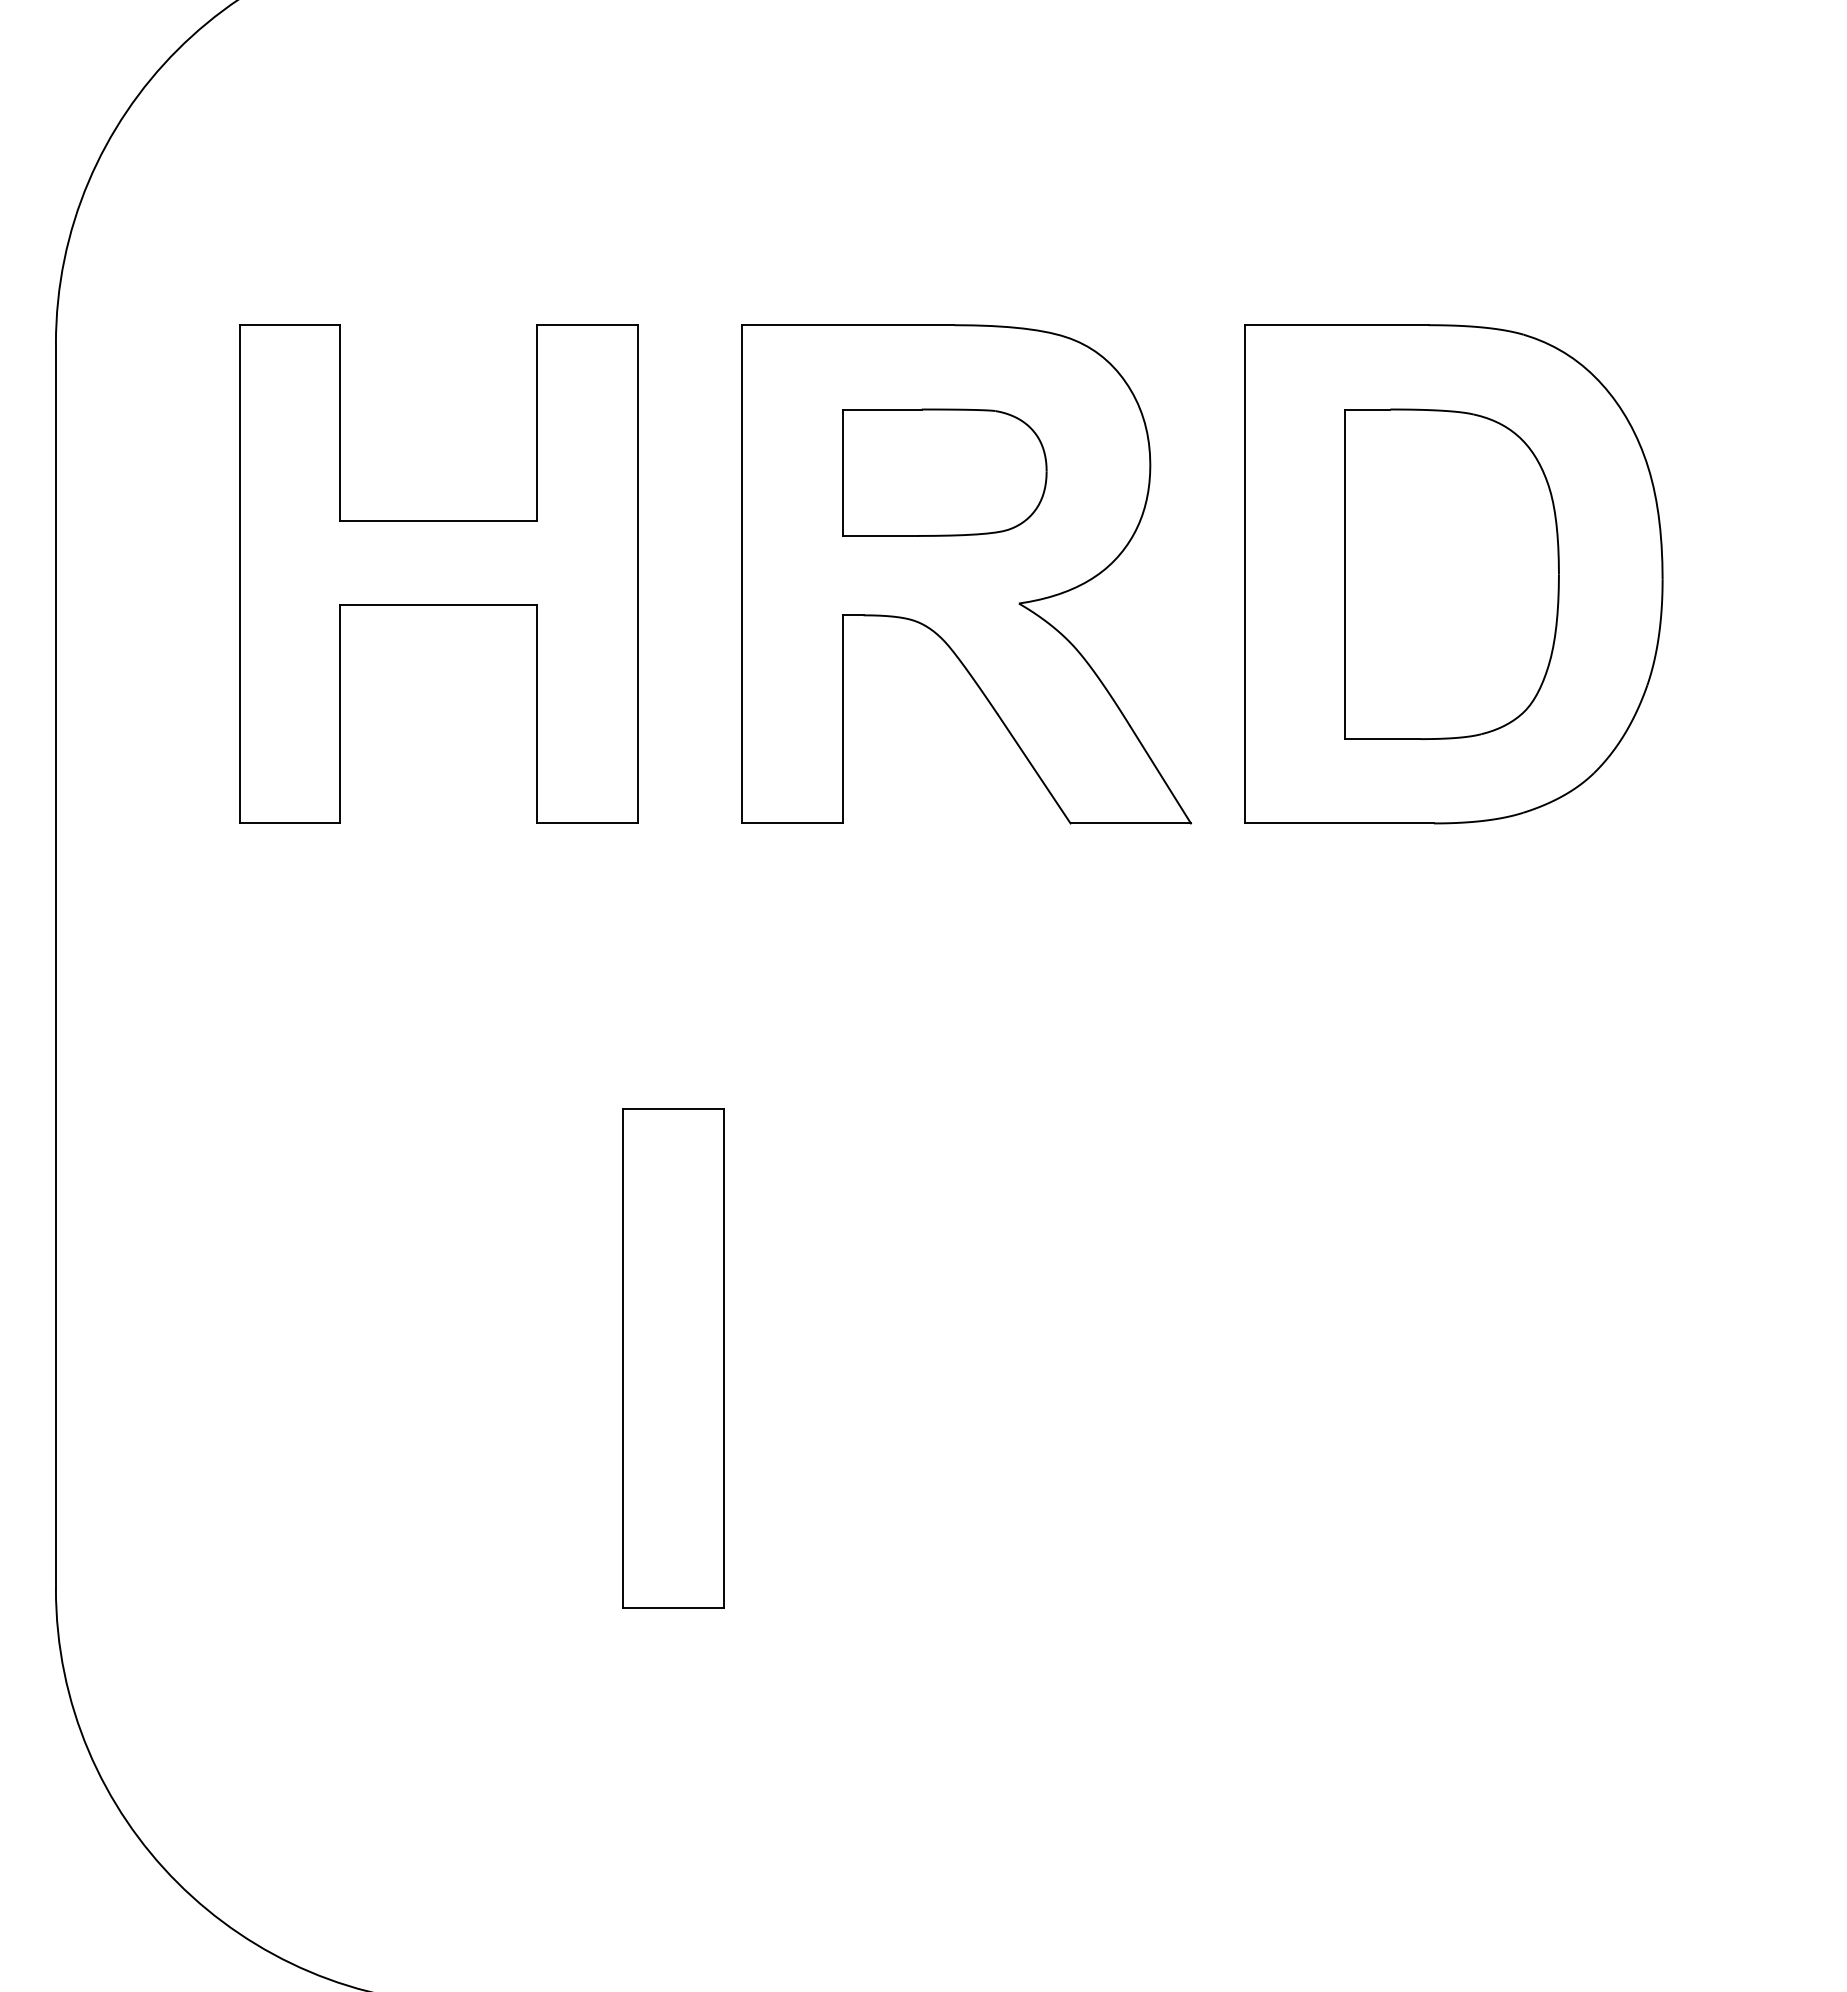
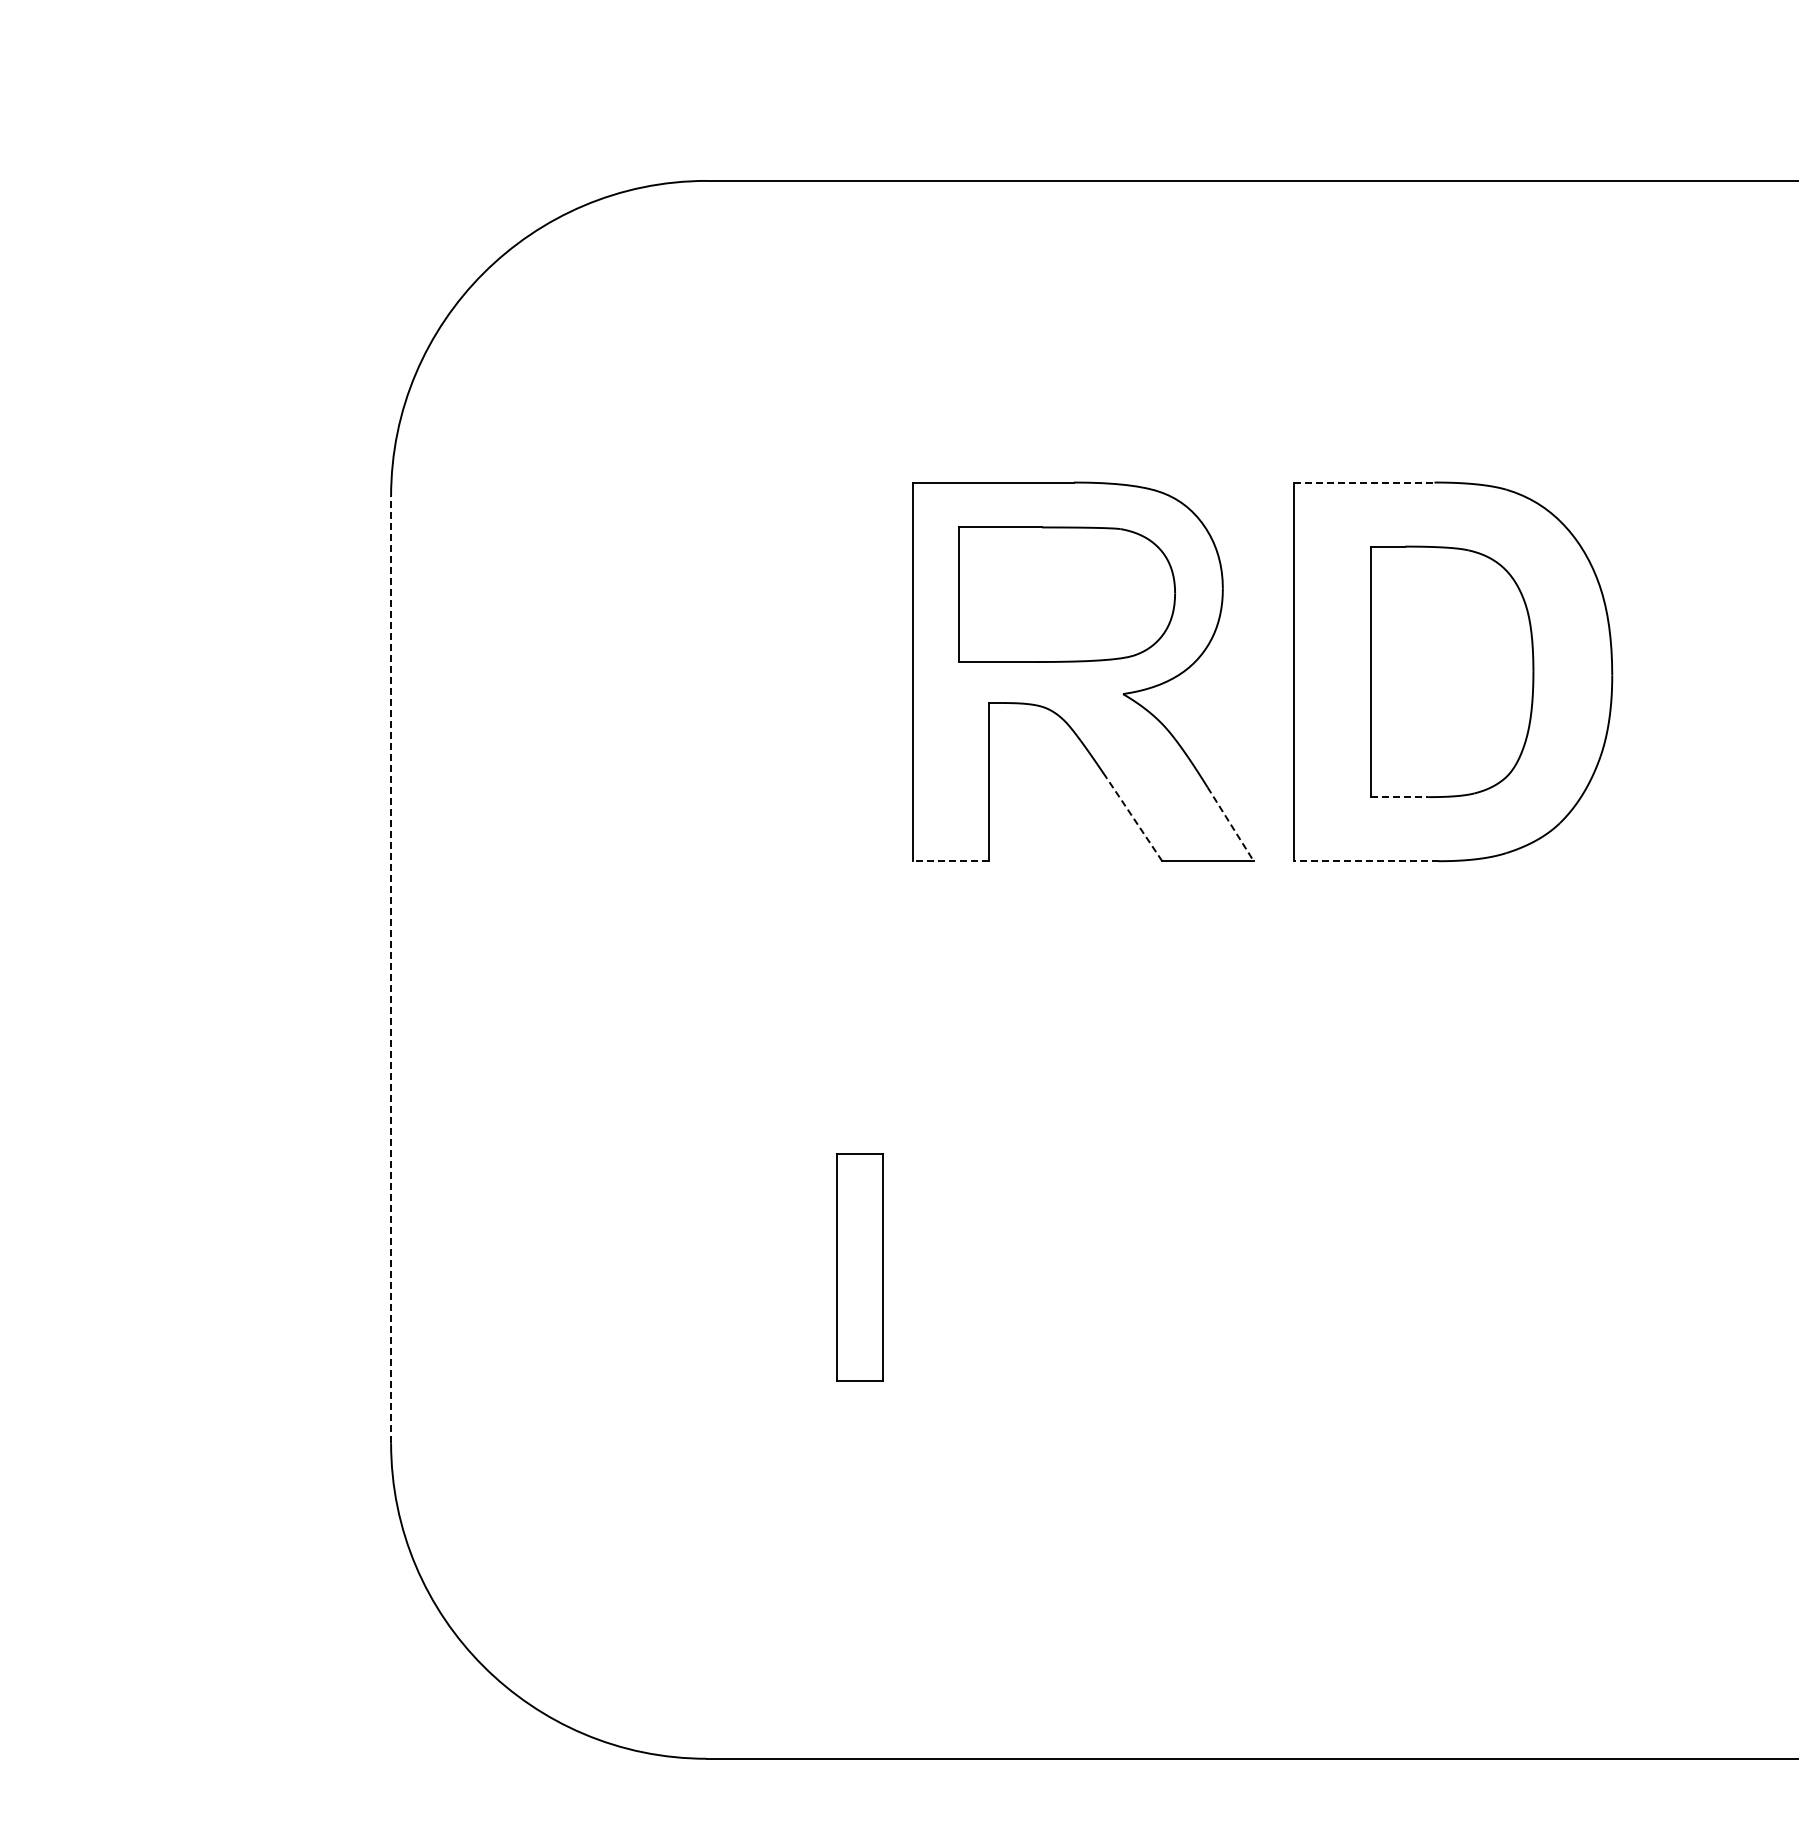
line: (1336, 325) -> (1364, 482), solid -> dashed
part: (944, 472) -> (1066, 594), size x1.4
part: (439, 573) -> (682, 671), removed
line: (1382, 739) -> (1399, 797), solid -> dashed
line: (1034, 768) -> (1134, 819), solid -> dashed
line: (1160, 775) -> (1230, 824), solid -> dashed
line: (791, 823) -> (950, 861), solid -> dashed
line: (1337, 823) -> (1365, 861), solid -> dashed
line: (56, 965) -> (391, 969), solid -> dashed
part: (672, 1357) -> (859, 1267), size x0.6

